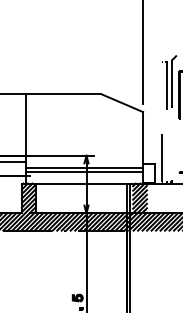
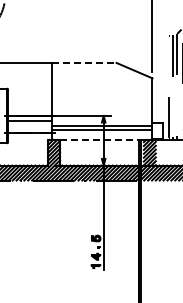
line: (64, 93) -> (84, 62), solid -> dashed
line: (81, 183) -> (99, 139), solid -> dashed

